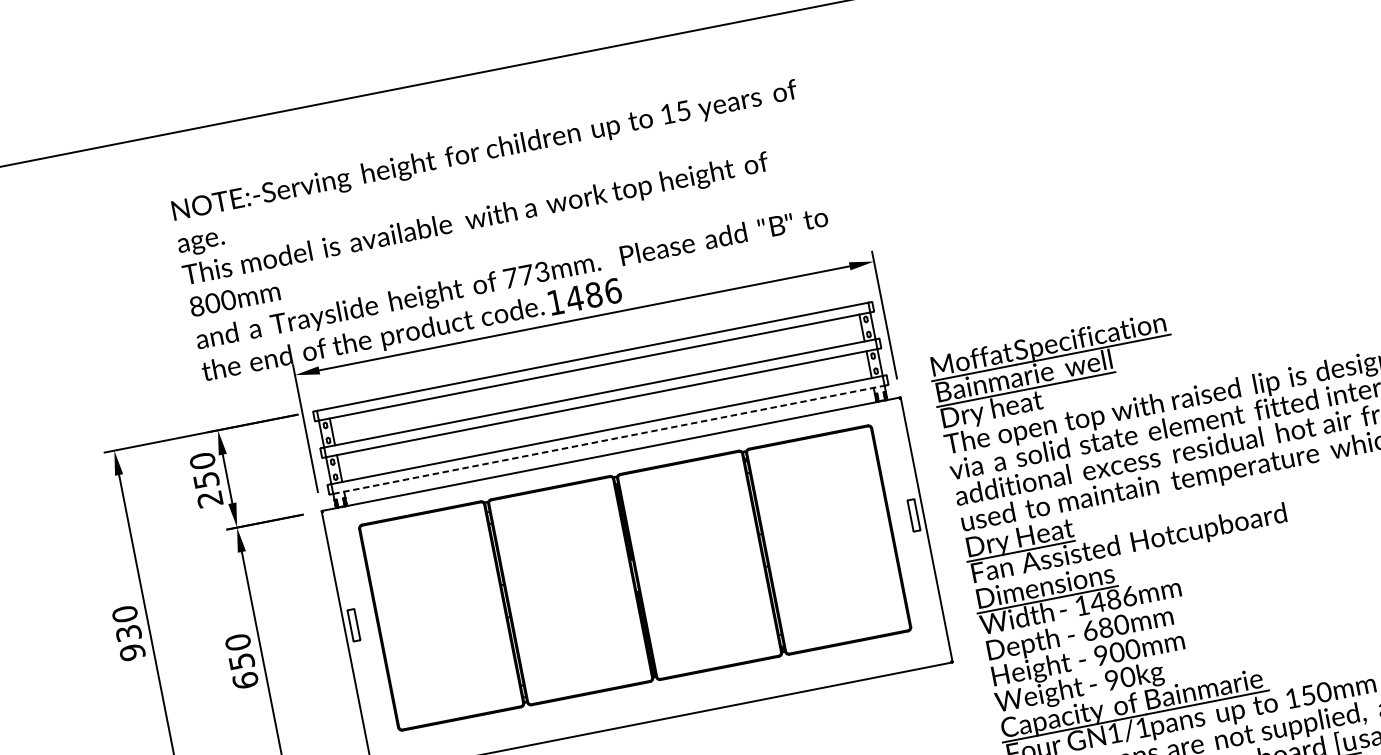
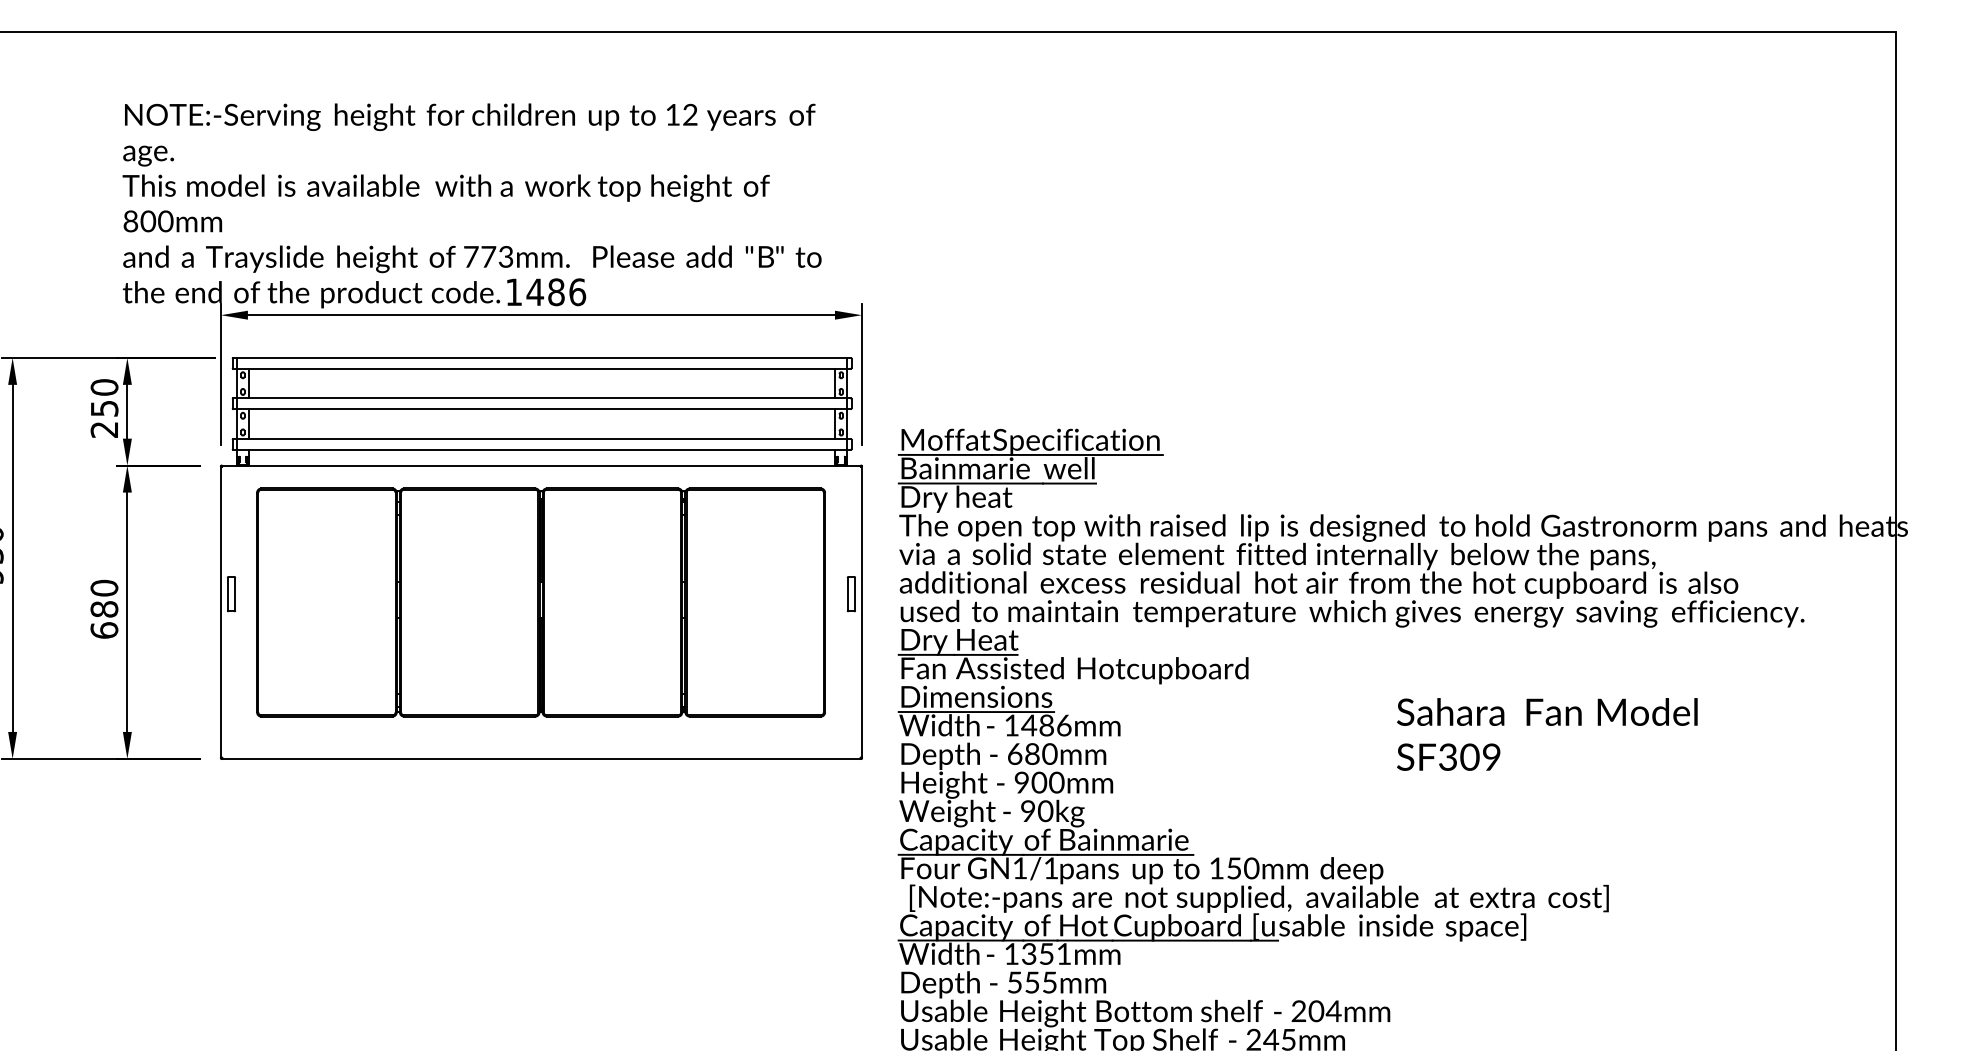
text: (683, 110) -> (690, 114), 15 -> 12
line: (609, 439) -> (542, 449), dashed -> solid
text: (241, 661) -> (104, 609), 650 -> 680

